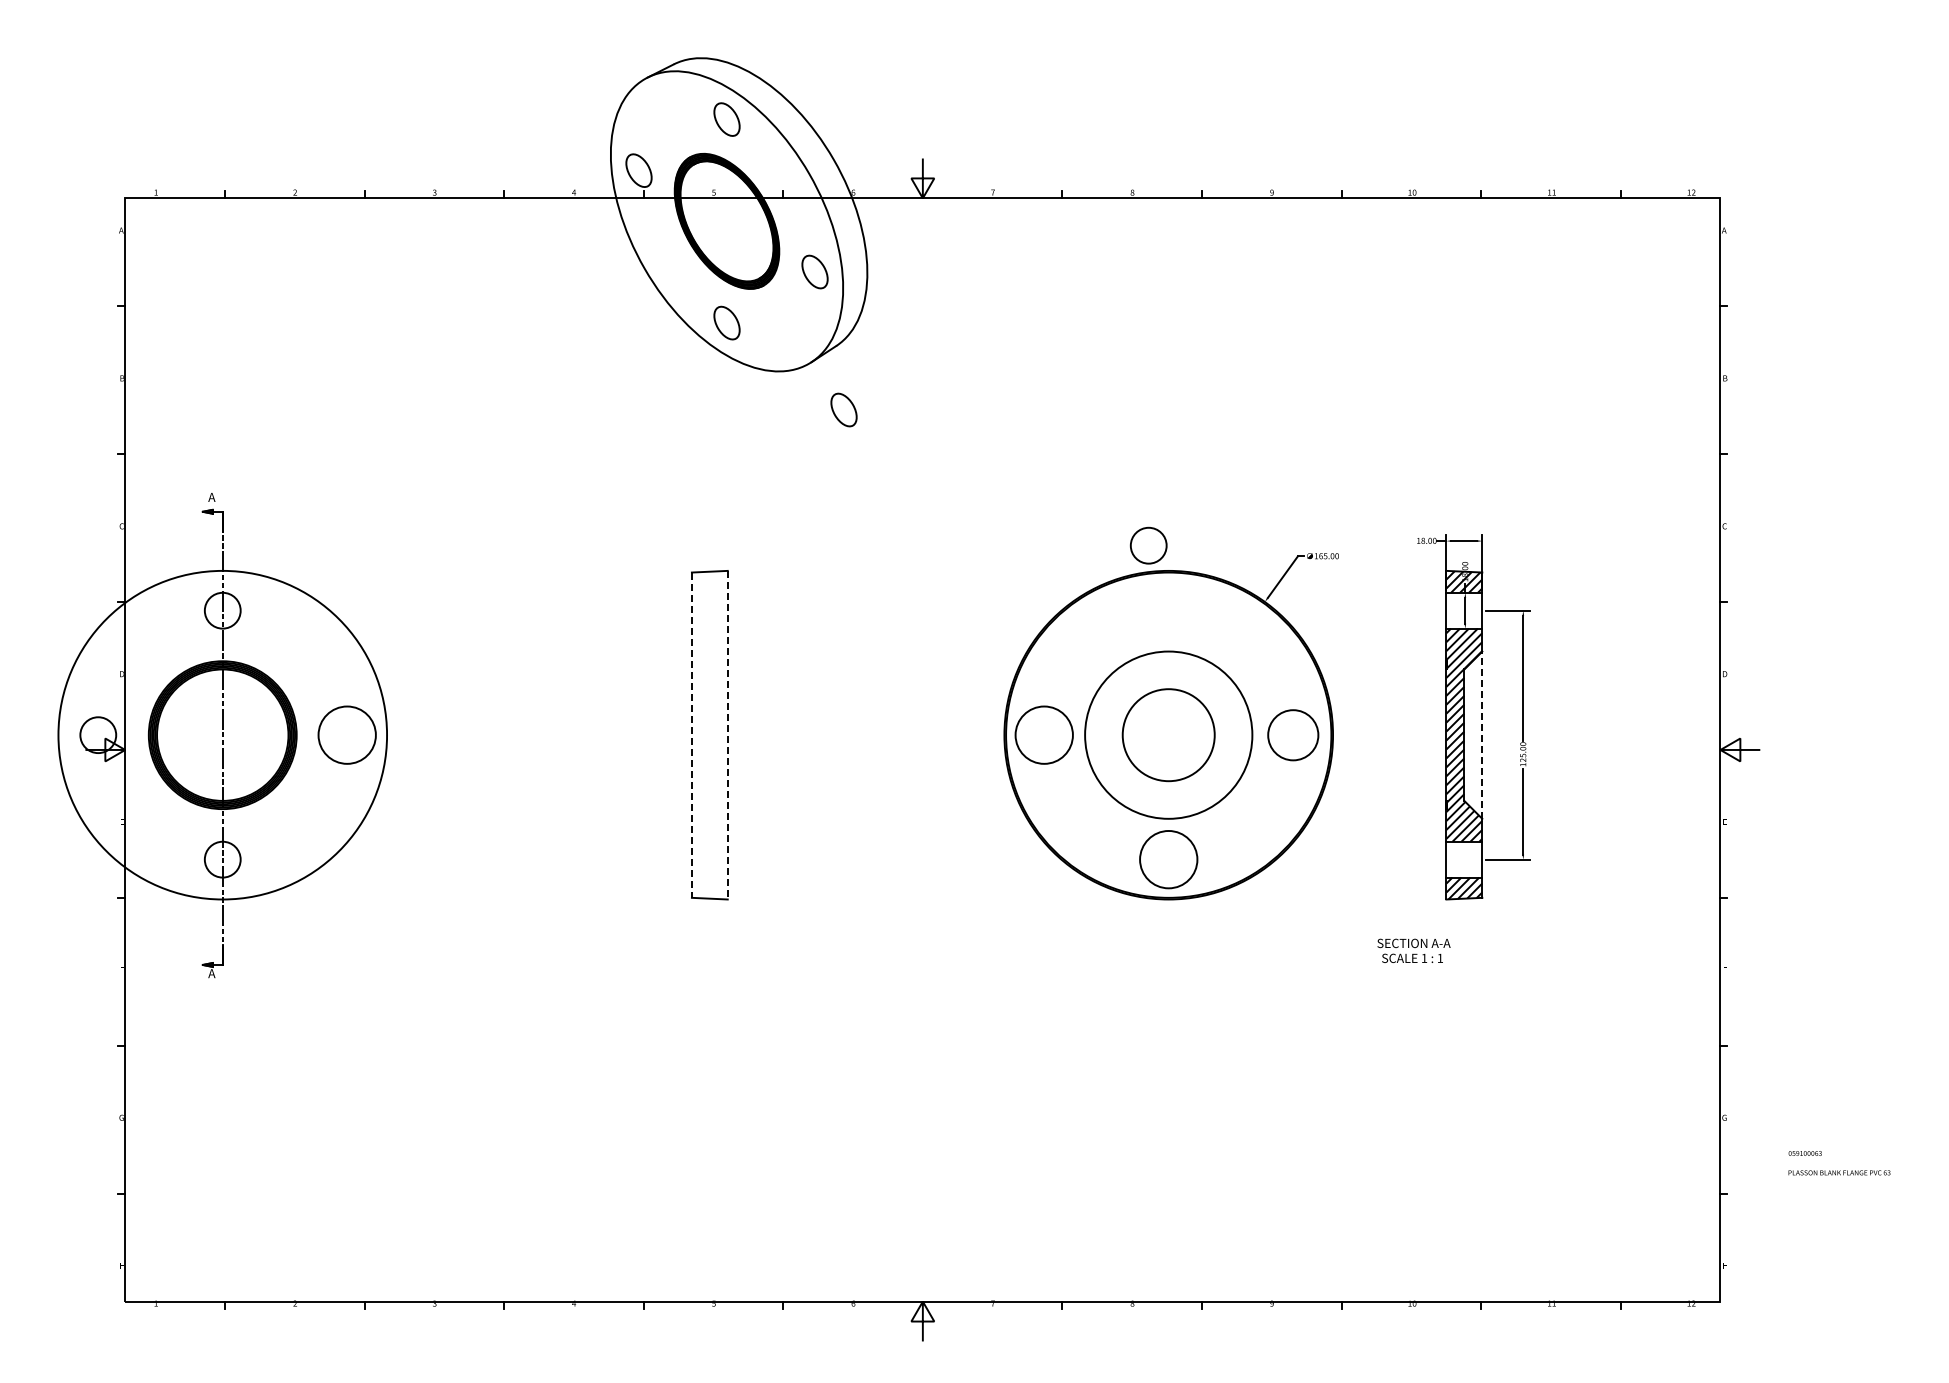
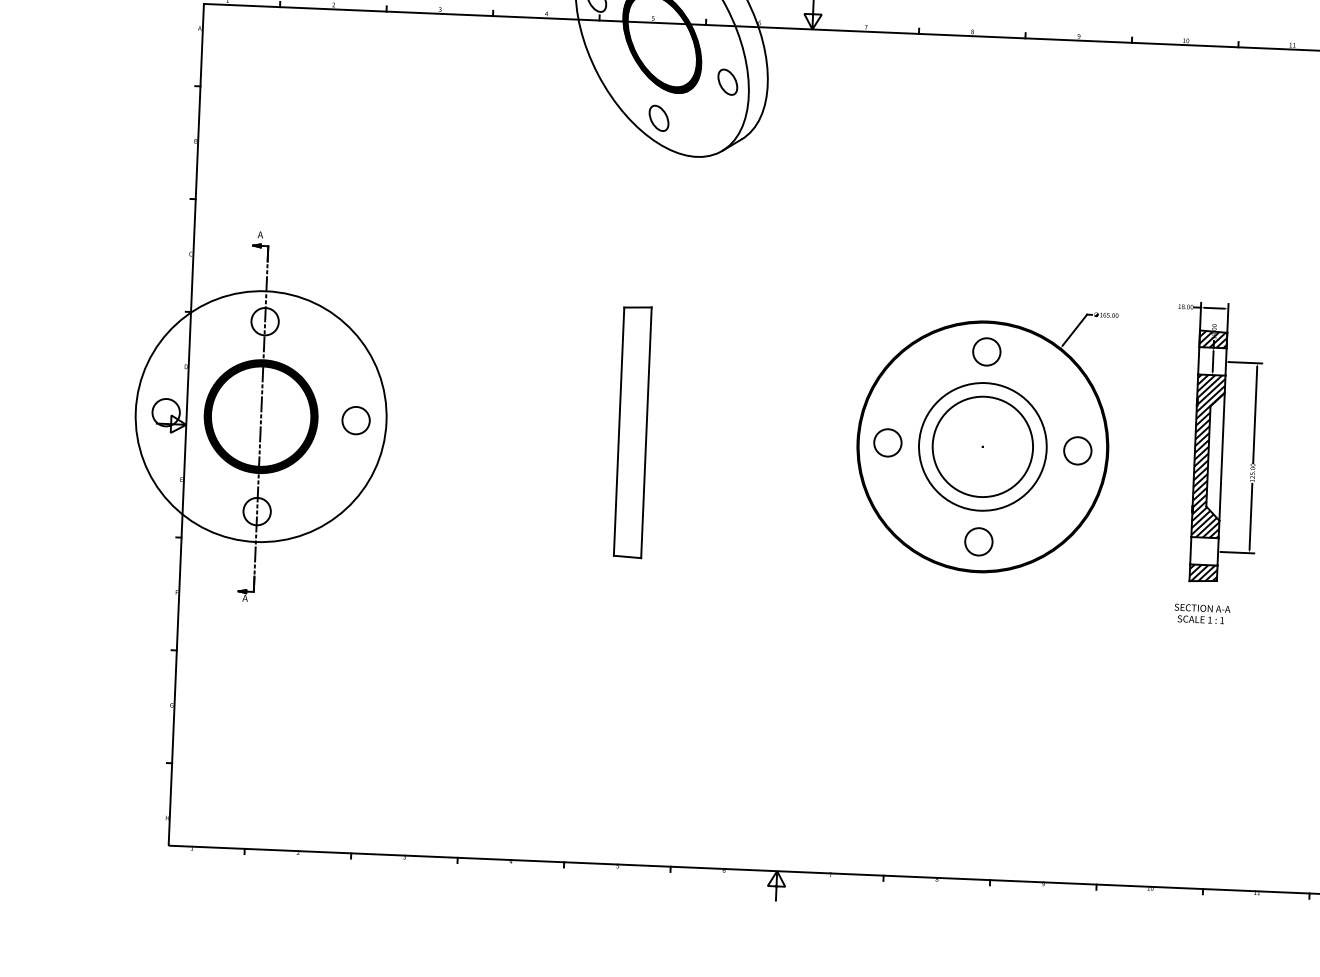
part: (843, 409) -> (745, 188), removed
circle: (1148, 545) -> (986, 351), moved
circle: (1168, 734) -> (982, 446), size x1.43
circle: (1292, 734) -> (1077, 450), size x0.71
circle: (347, 735) -> (356, 420), size x0.62
line: (691, 735) -> (618, 431), dashed -> solid
line: (727, 735) -> (646, 433), dashed -> solid
circle: (1044, 735) -> (888, 443), size x0.62
line: (1482, 735) -> (1222, 457), dashed -> solid
circle: (1168, 859) -> (978, 541), size x0.62
text: (1413, 950) -> (1201, 613), moved

